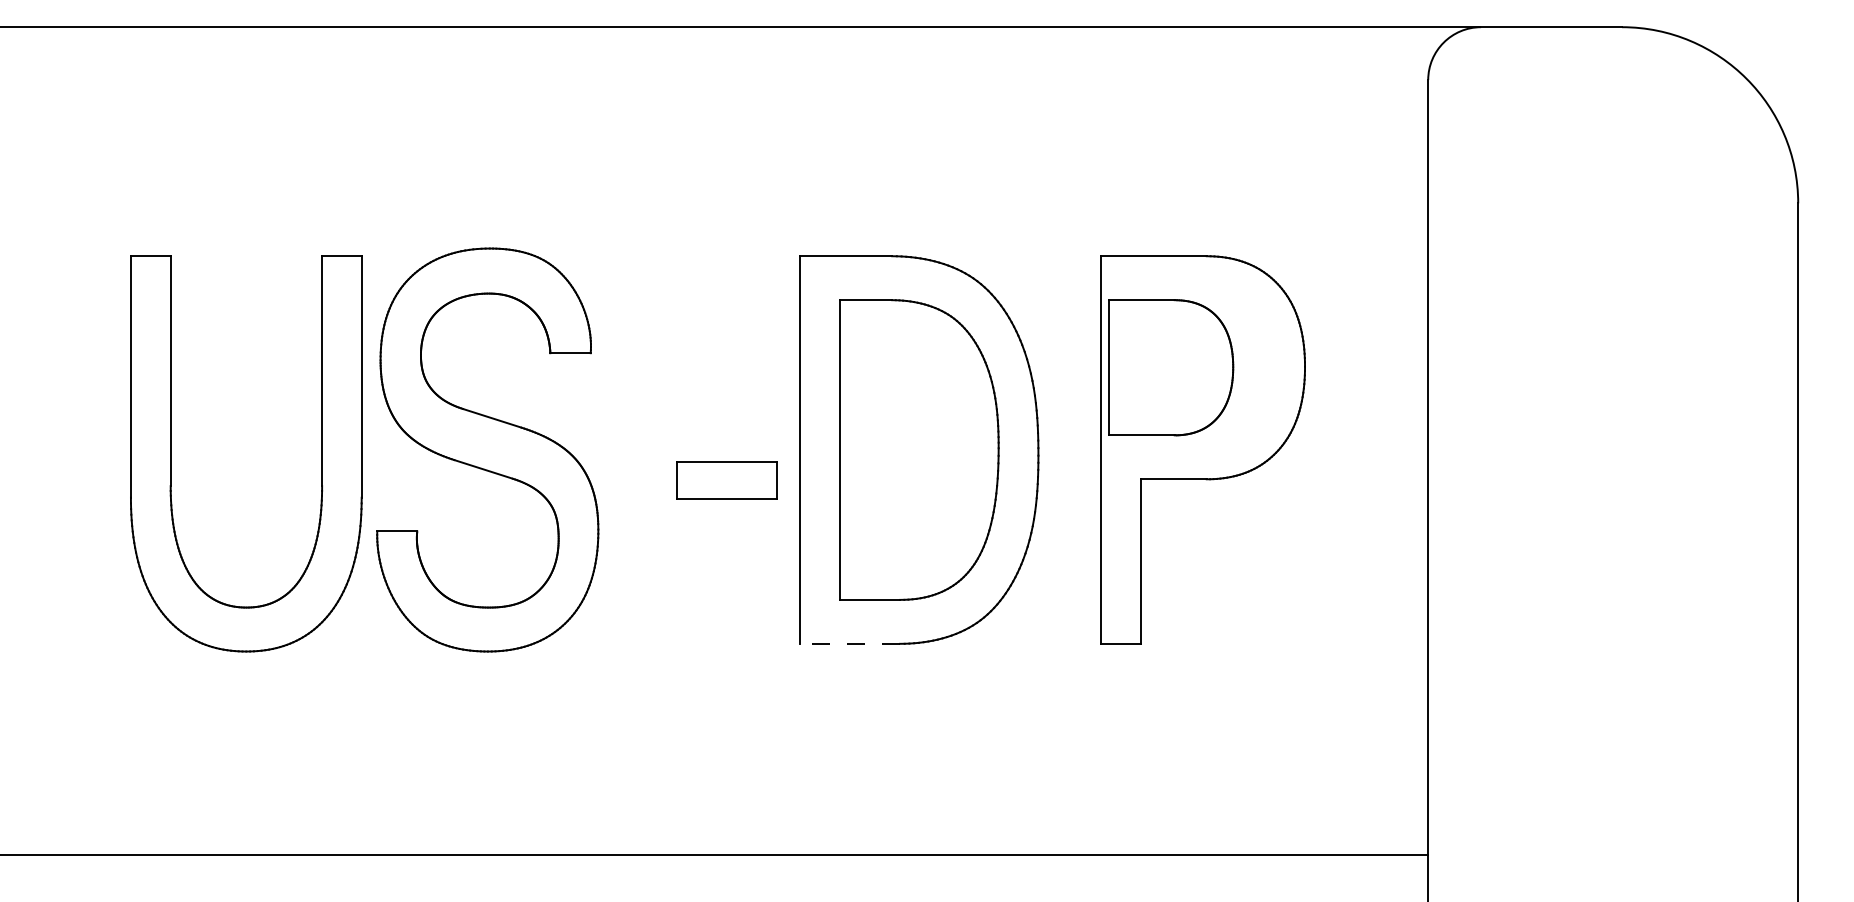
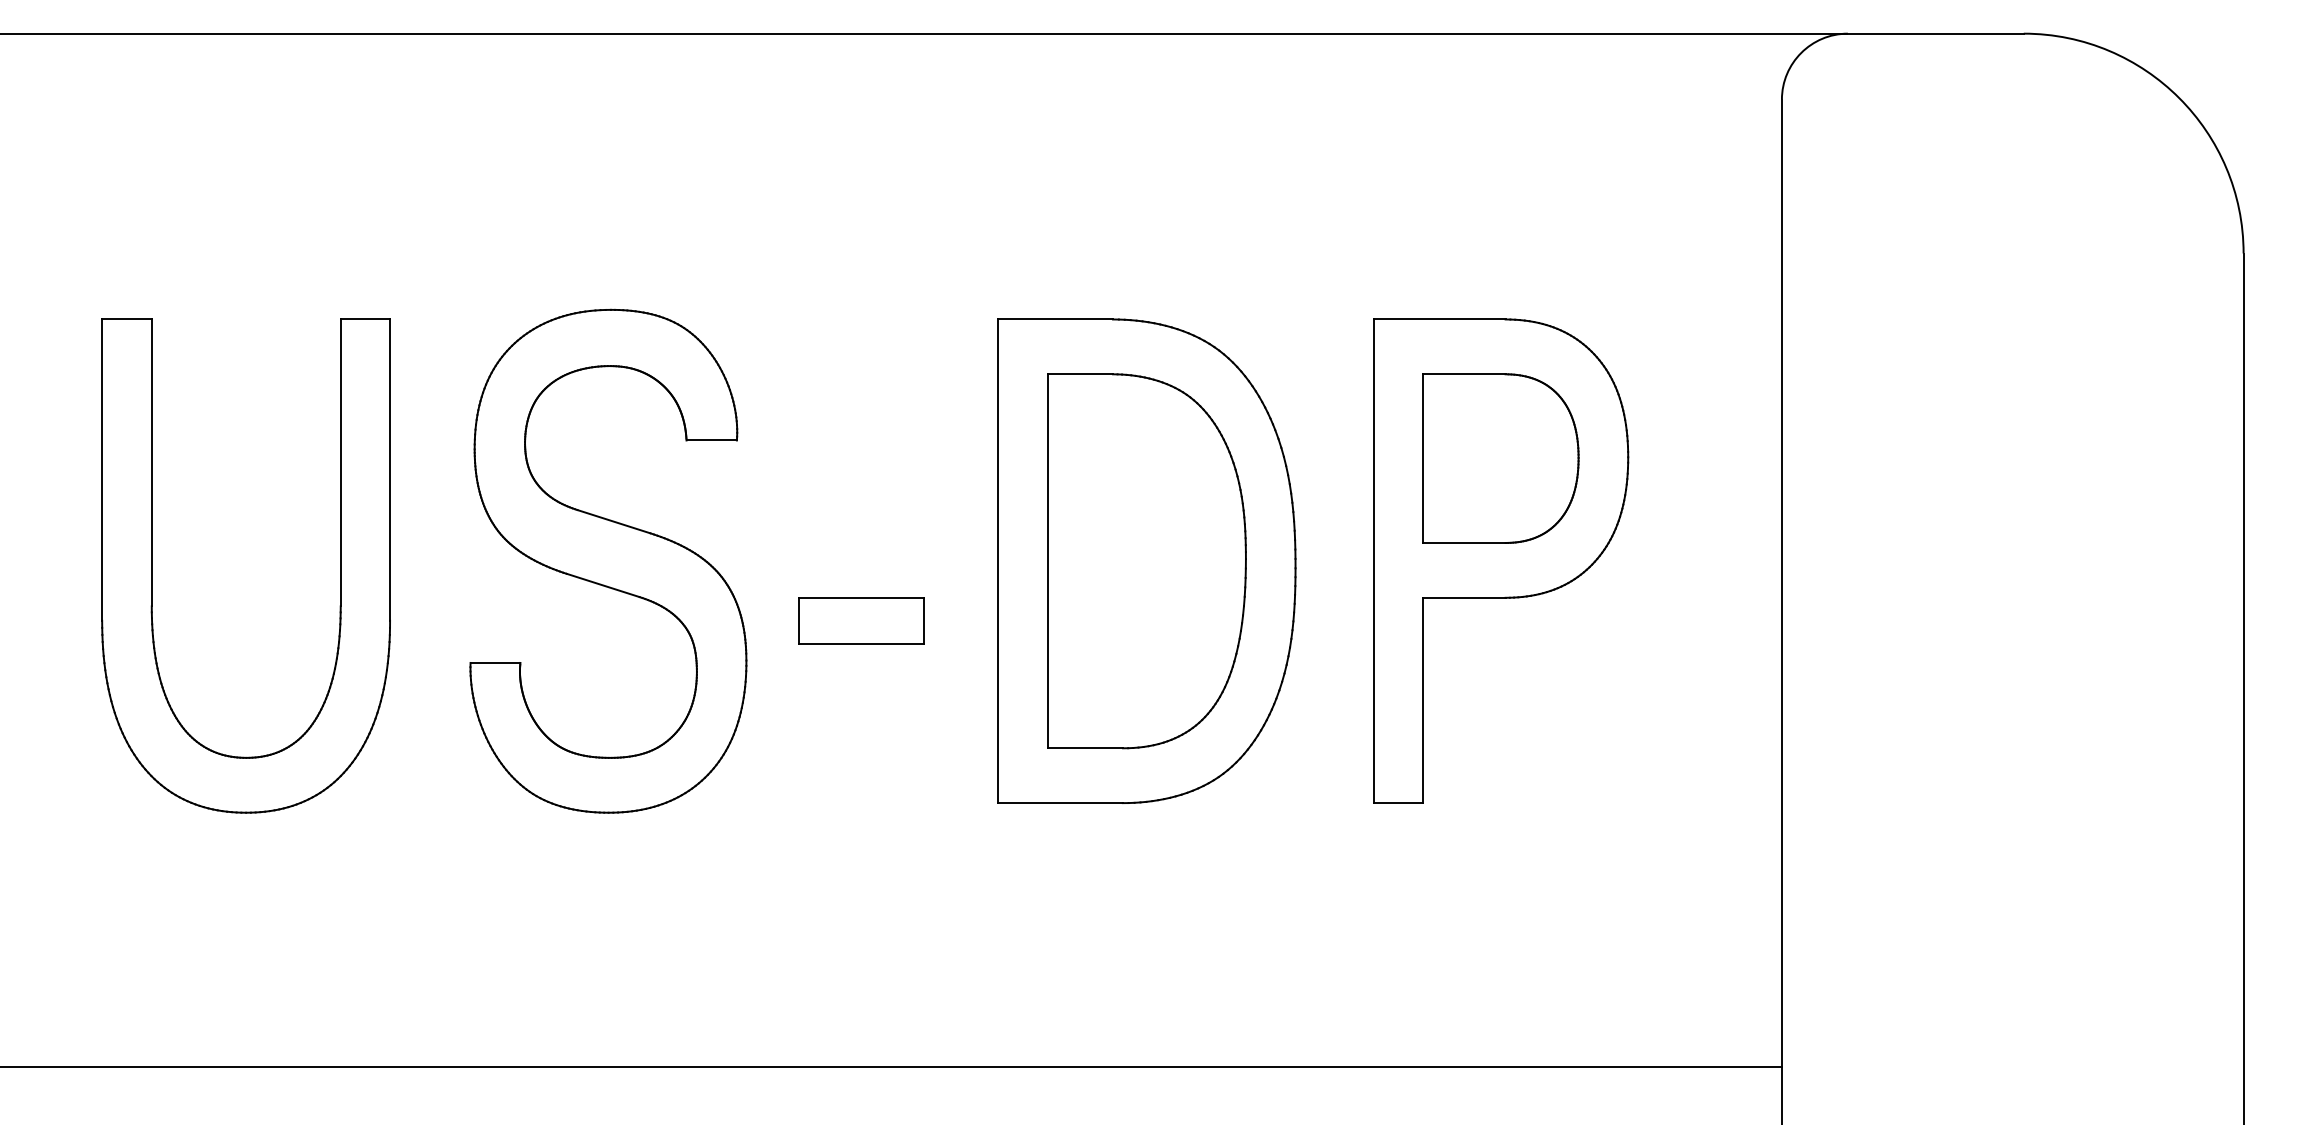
part: (1170, 367) -> (1500, 458), moved
part: (171, 453) -> (152, 565), moved
part: (726, 479) -> (861, 620), moved
line: (849, 644) -> (1059, 803), dashed -> solid

